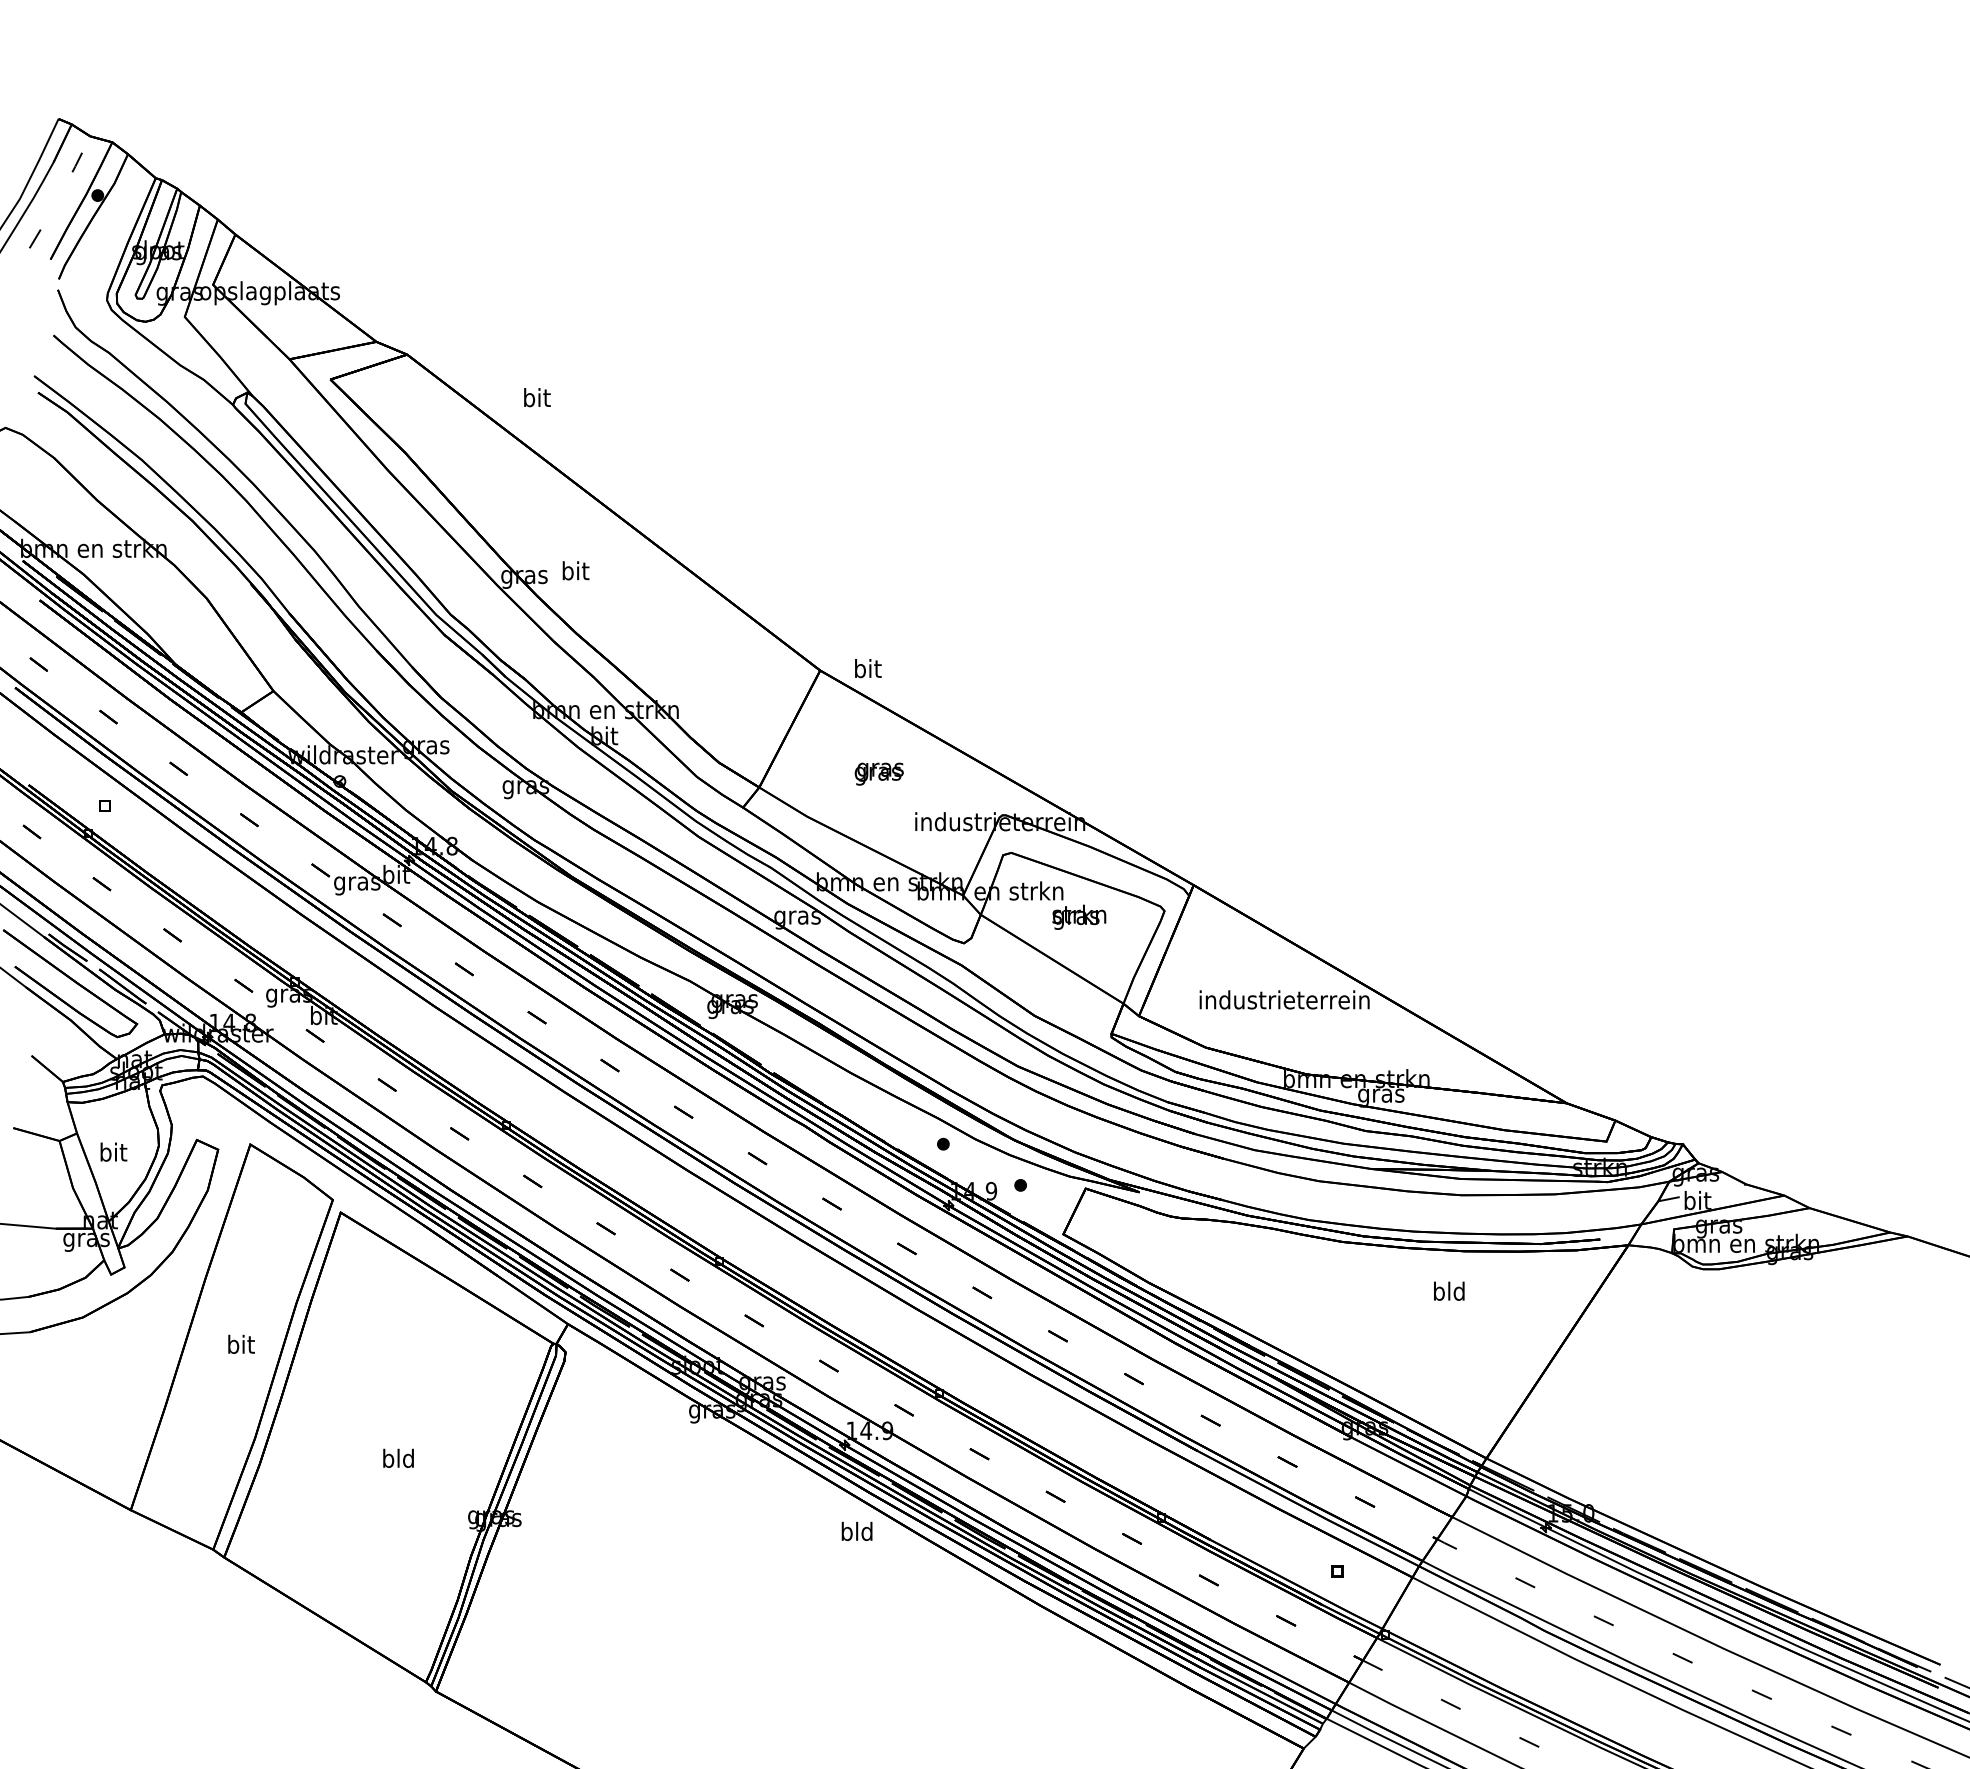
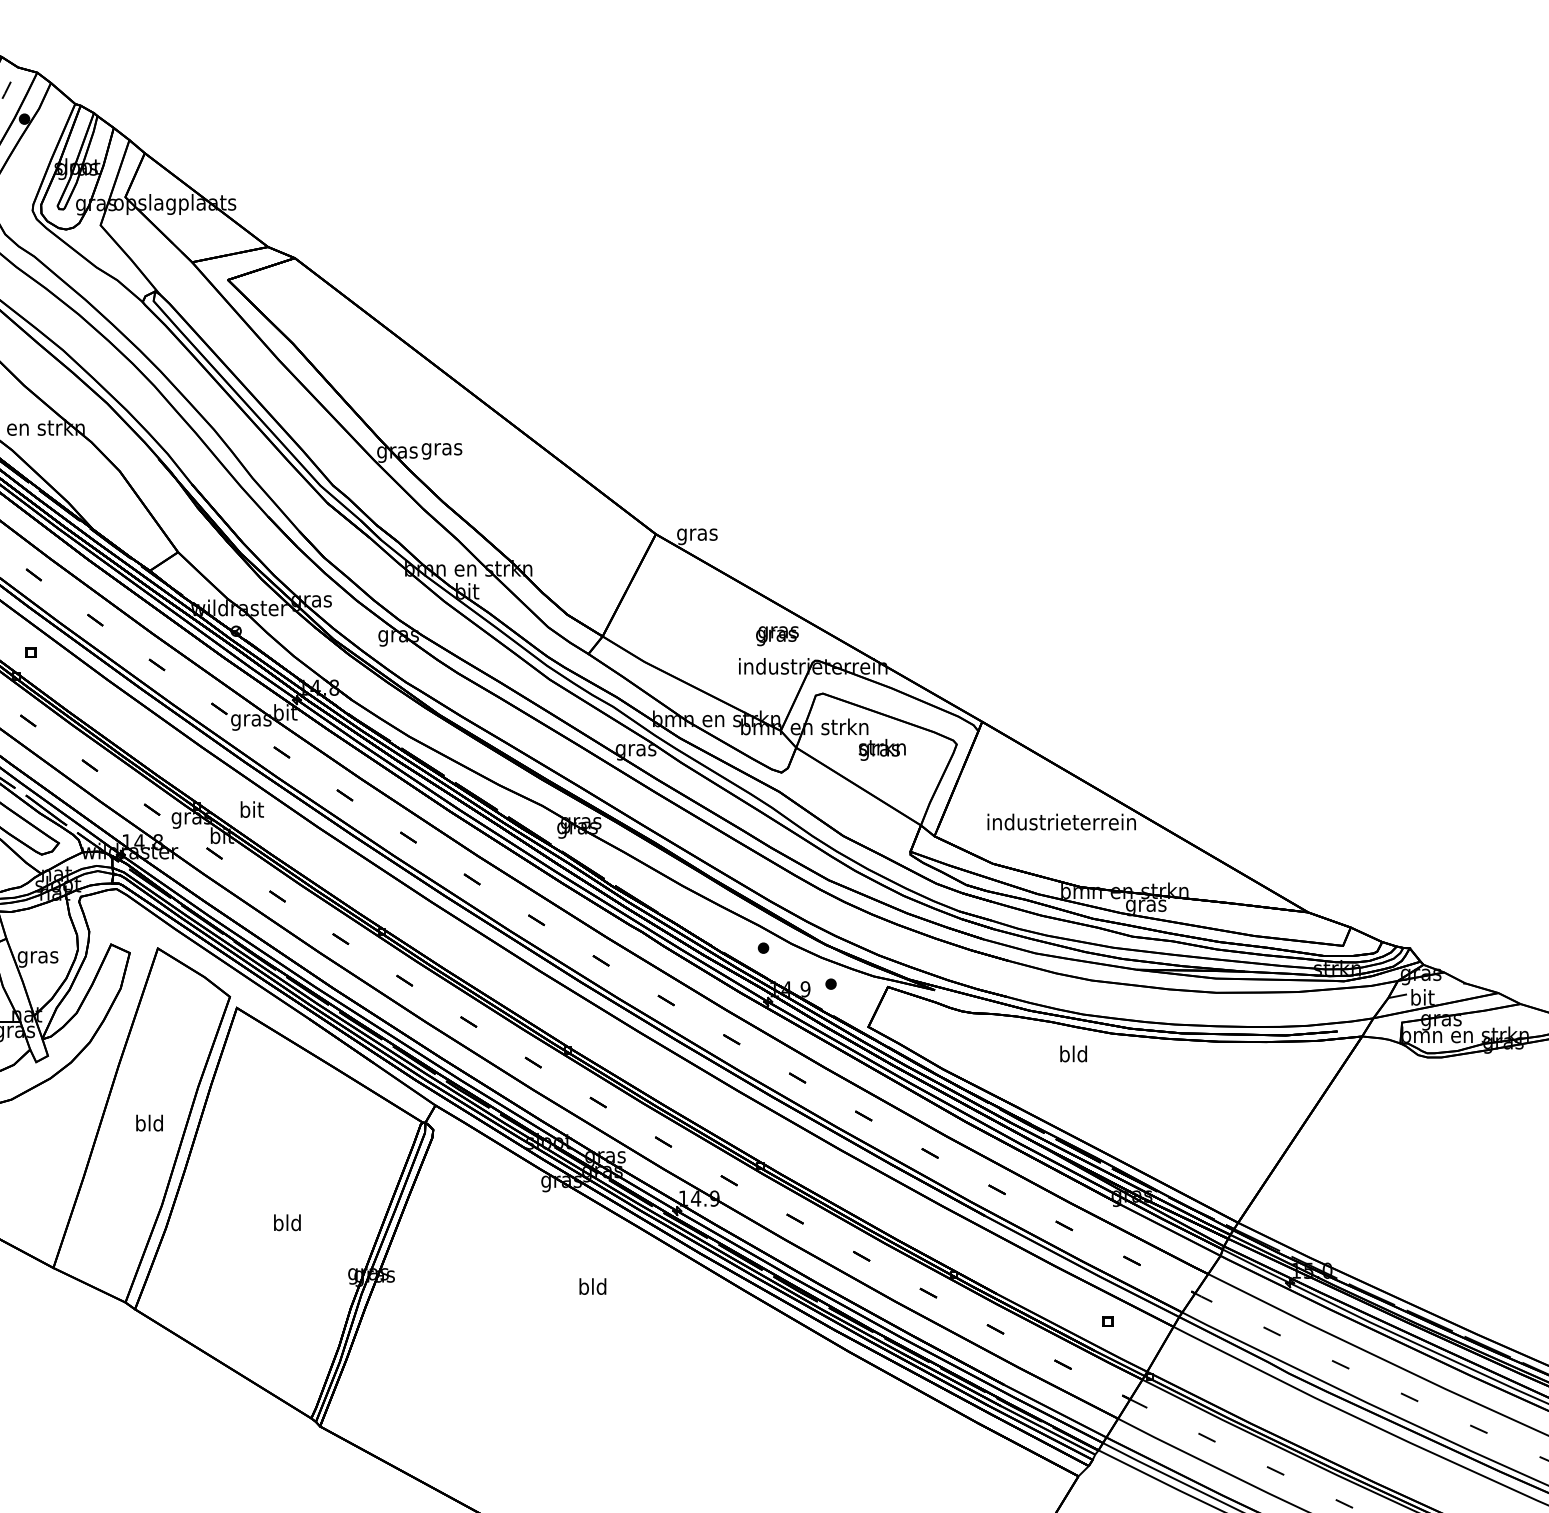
text: (537, 397) -> (252, 809), moved
text: (575, 573) -> (442, 449), bit -> gras
text: (867, 670) -> (697, 534), bit -> gras
text: (878, 773) -> (776, 635), moved
text: (113, 1154) -> (38, 957), bit -> gras
text: (1449, 1290) -> (1073, 1053), moved
text: (240, 1343) -> (149, 1122), bit -> bld
text: (856, 1530) -> (592, 1285), moved

